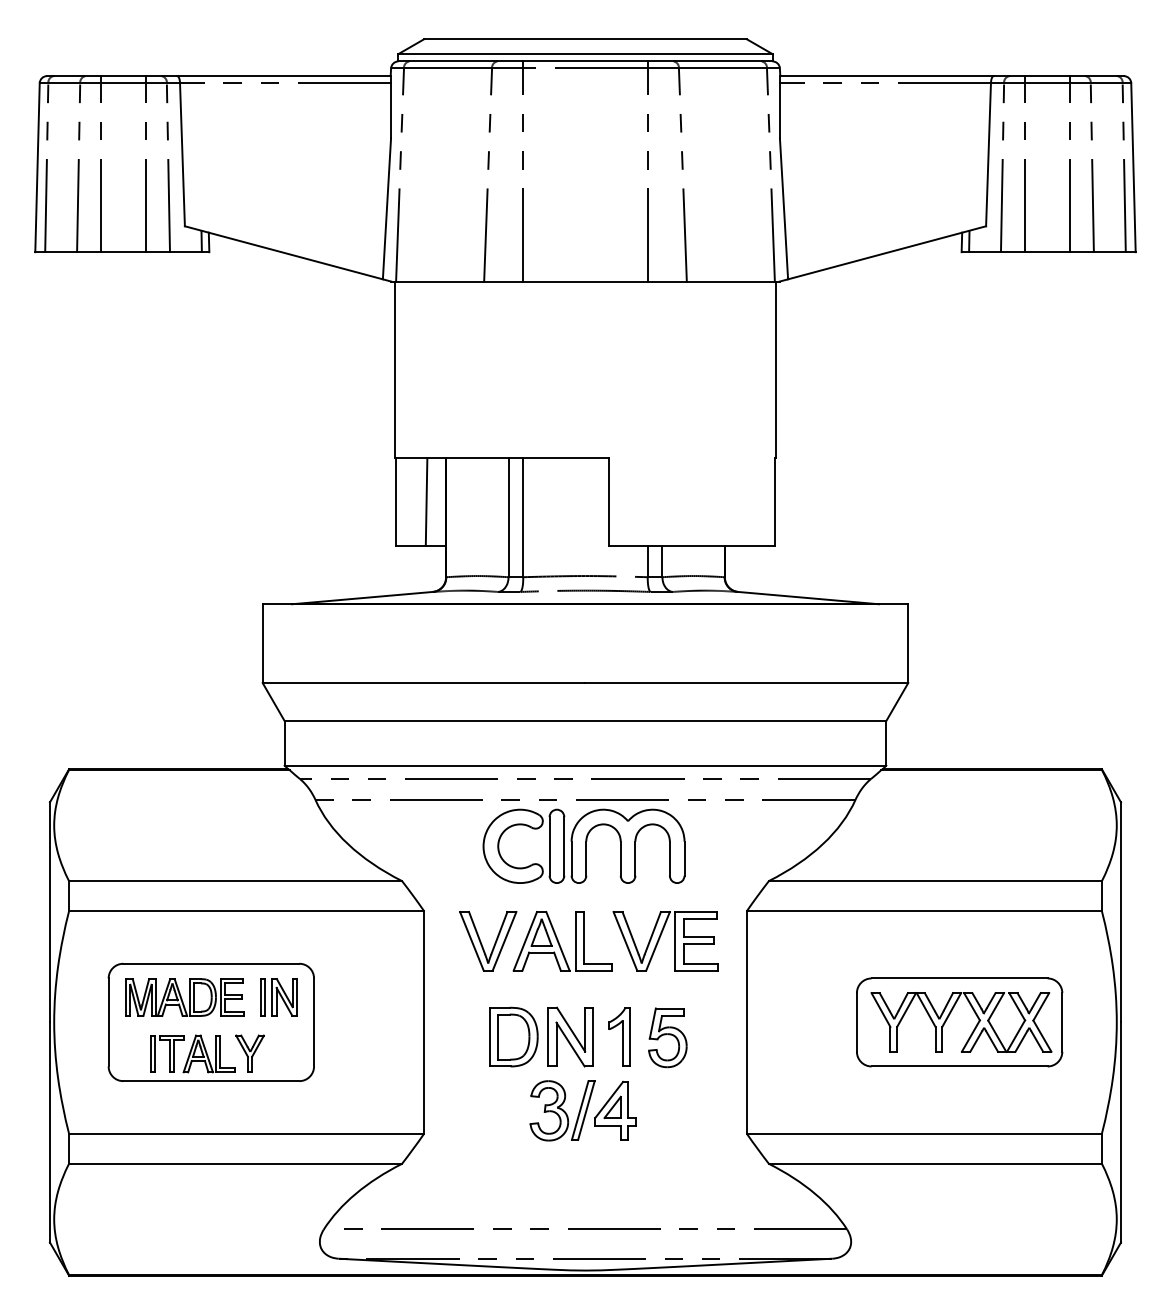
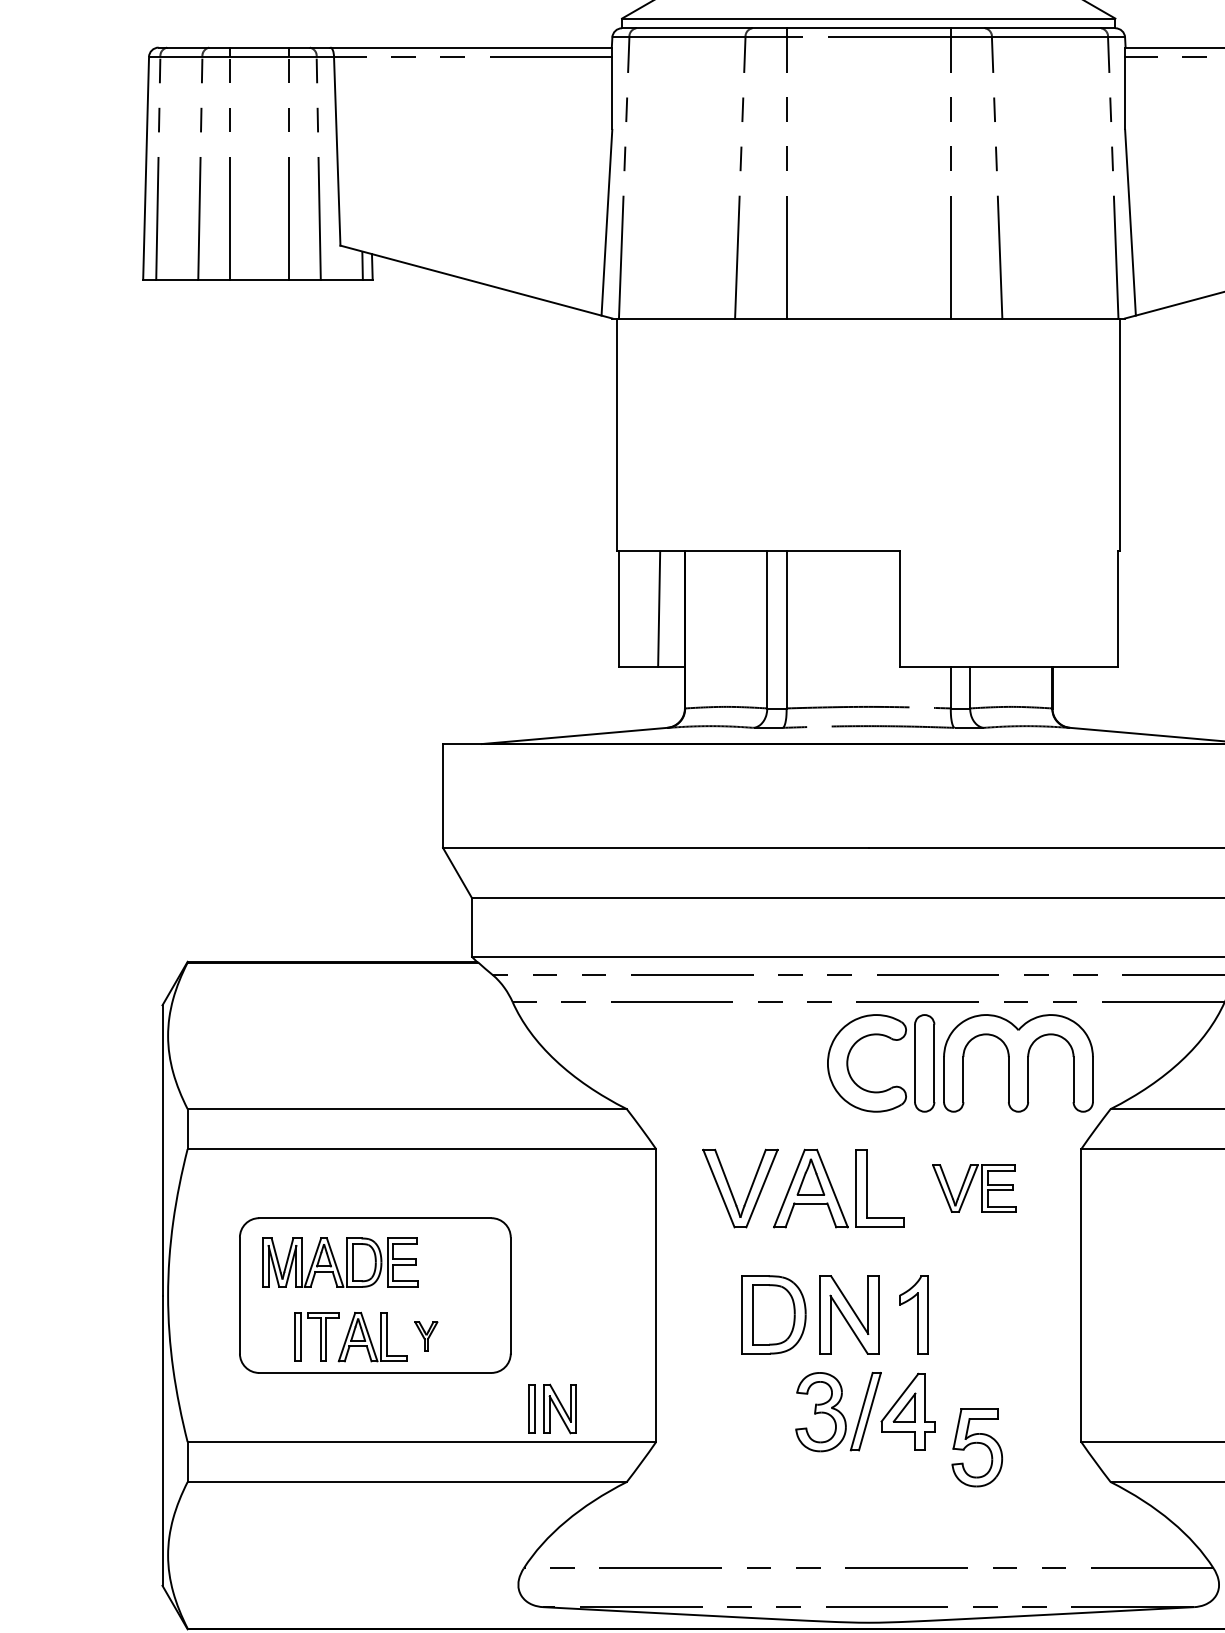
part: (583, 845) -> (959, 1062), moved
part: (665, 941) -> (974, 1188), size x0.6
part: (278, 997) -> (552, 1409), moved
part: (667, 1037) -> (976, 1447), moved
part: (249, 1053) -> (425, 1336), size x0.6

